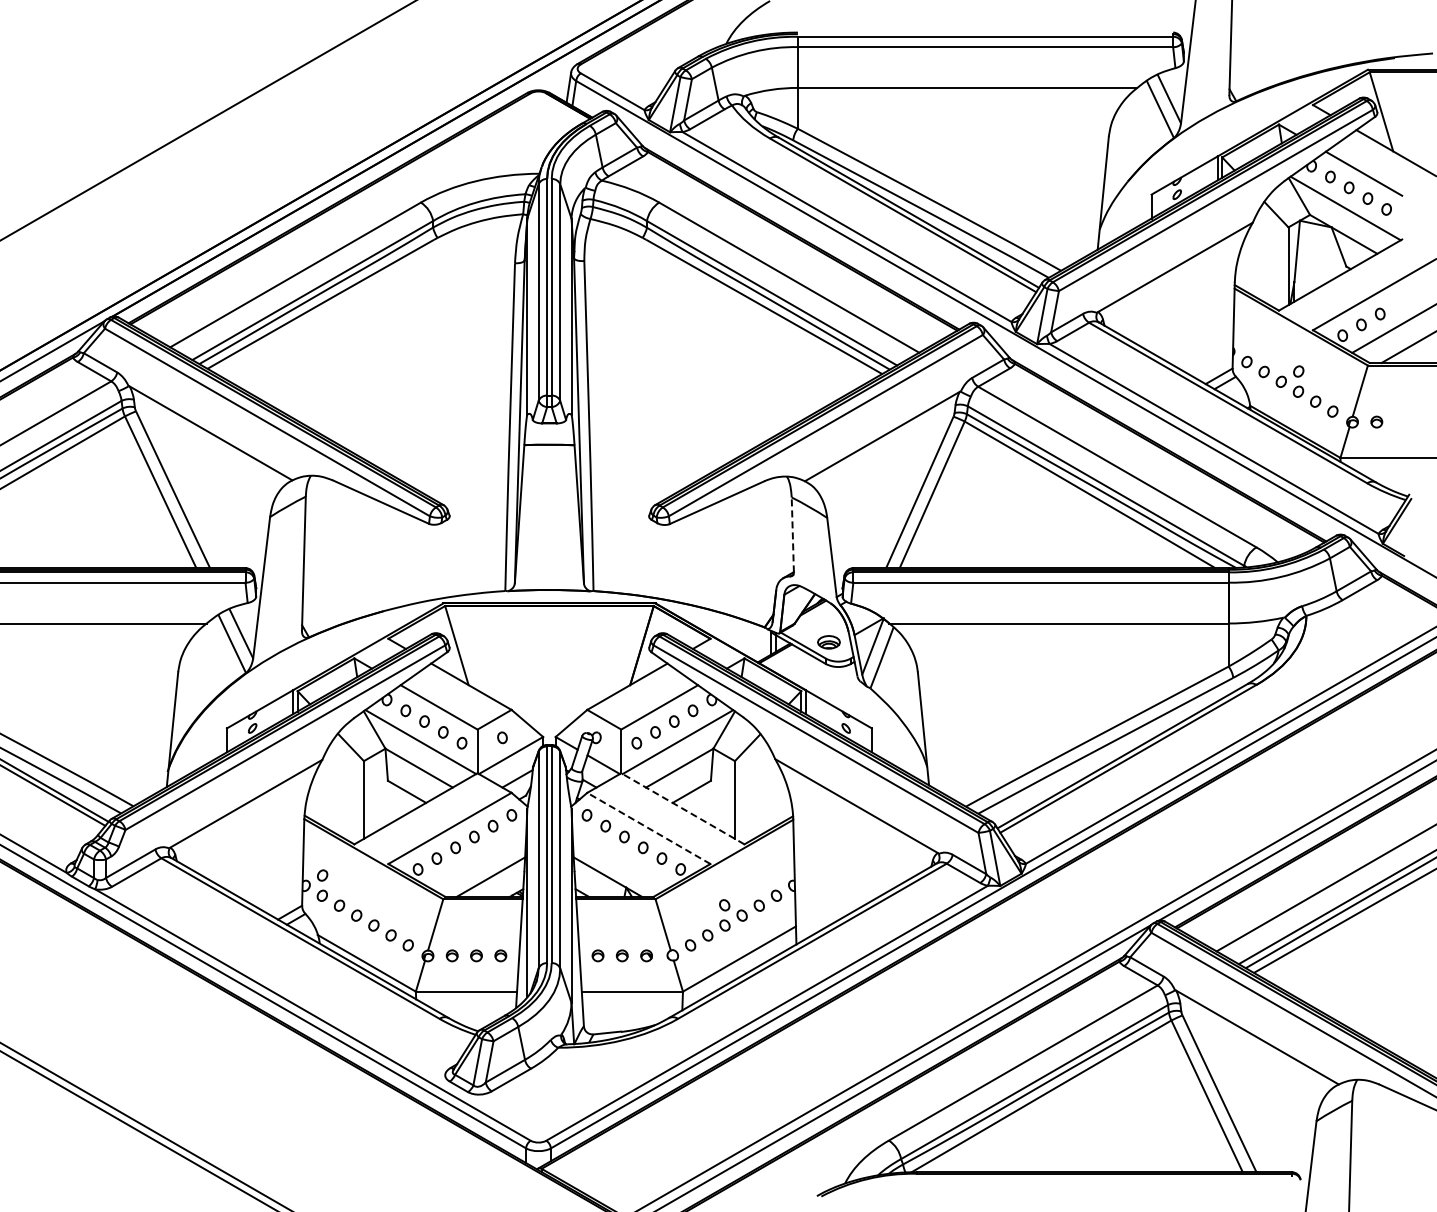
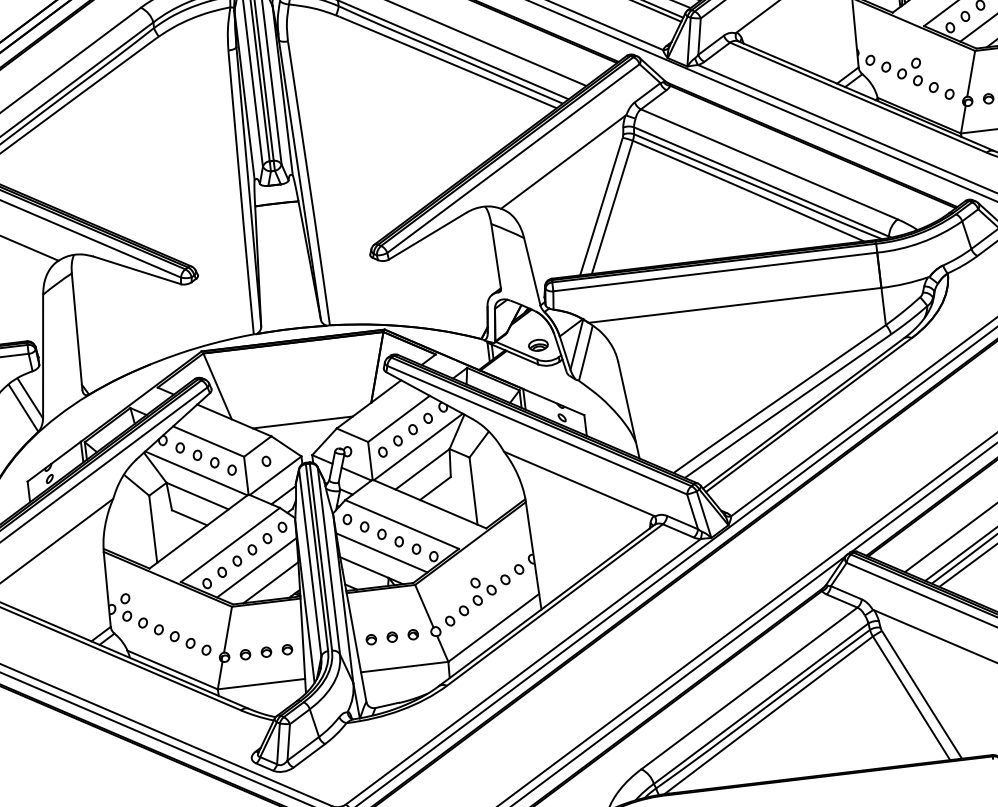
line: (792, 534) -> (495, 255), dashed -> solid
line: (549, 698) -> (302, 422), added
line: (682, 808) -> (429, 503), dashed -> solid
line: (648, 828) -> (401, 524), dashed -> solid
line: (476, 857) -> (256, 567), added
line: (621, 857) -> (381, 552), added

